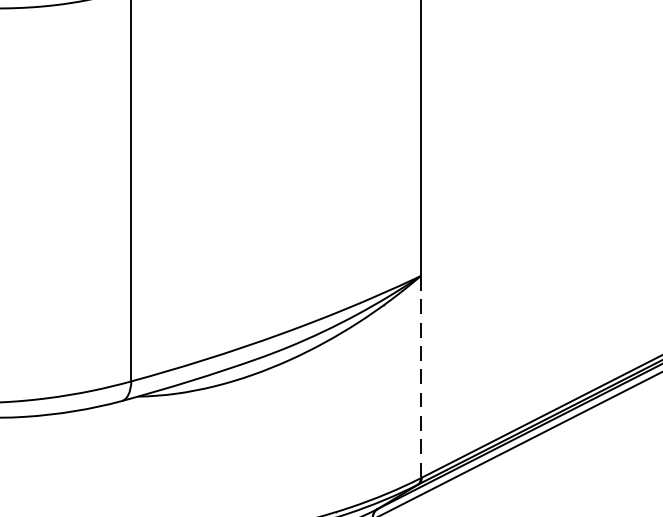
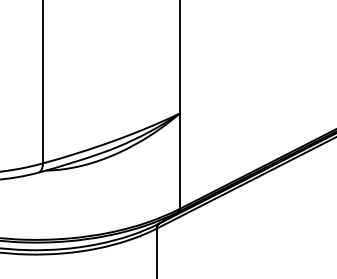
line: (420, 377) -> (179, 161), dashed -> solid

